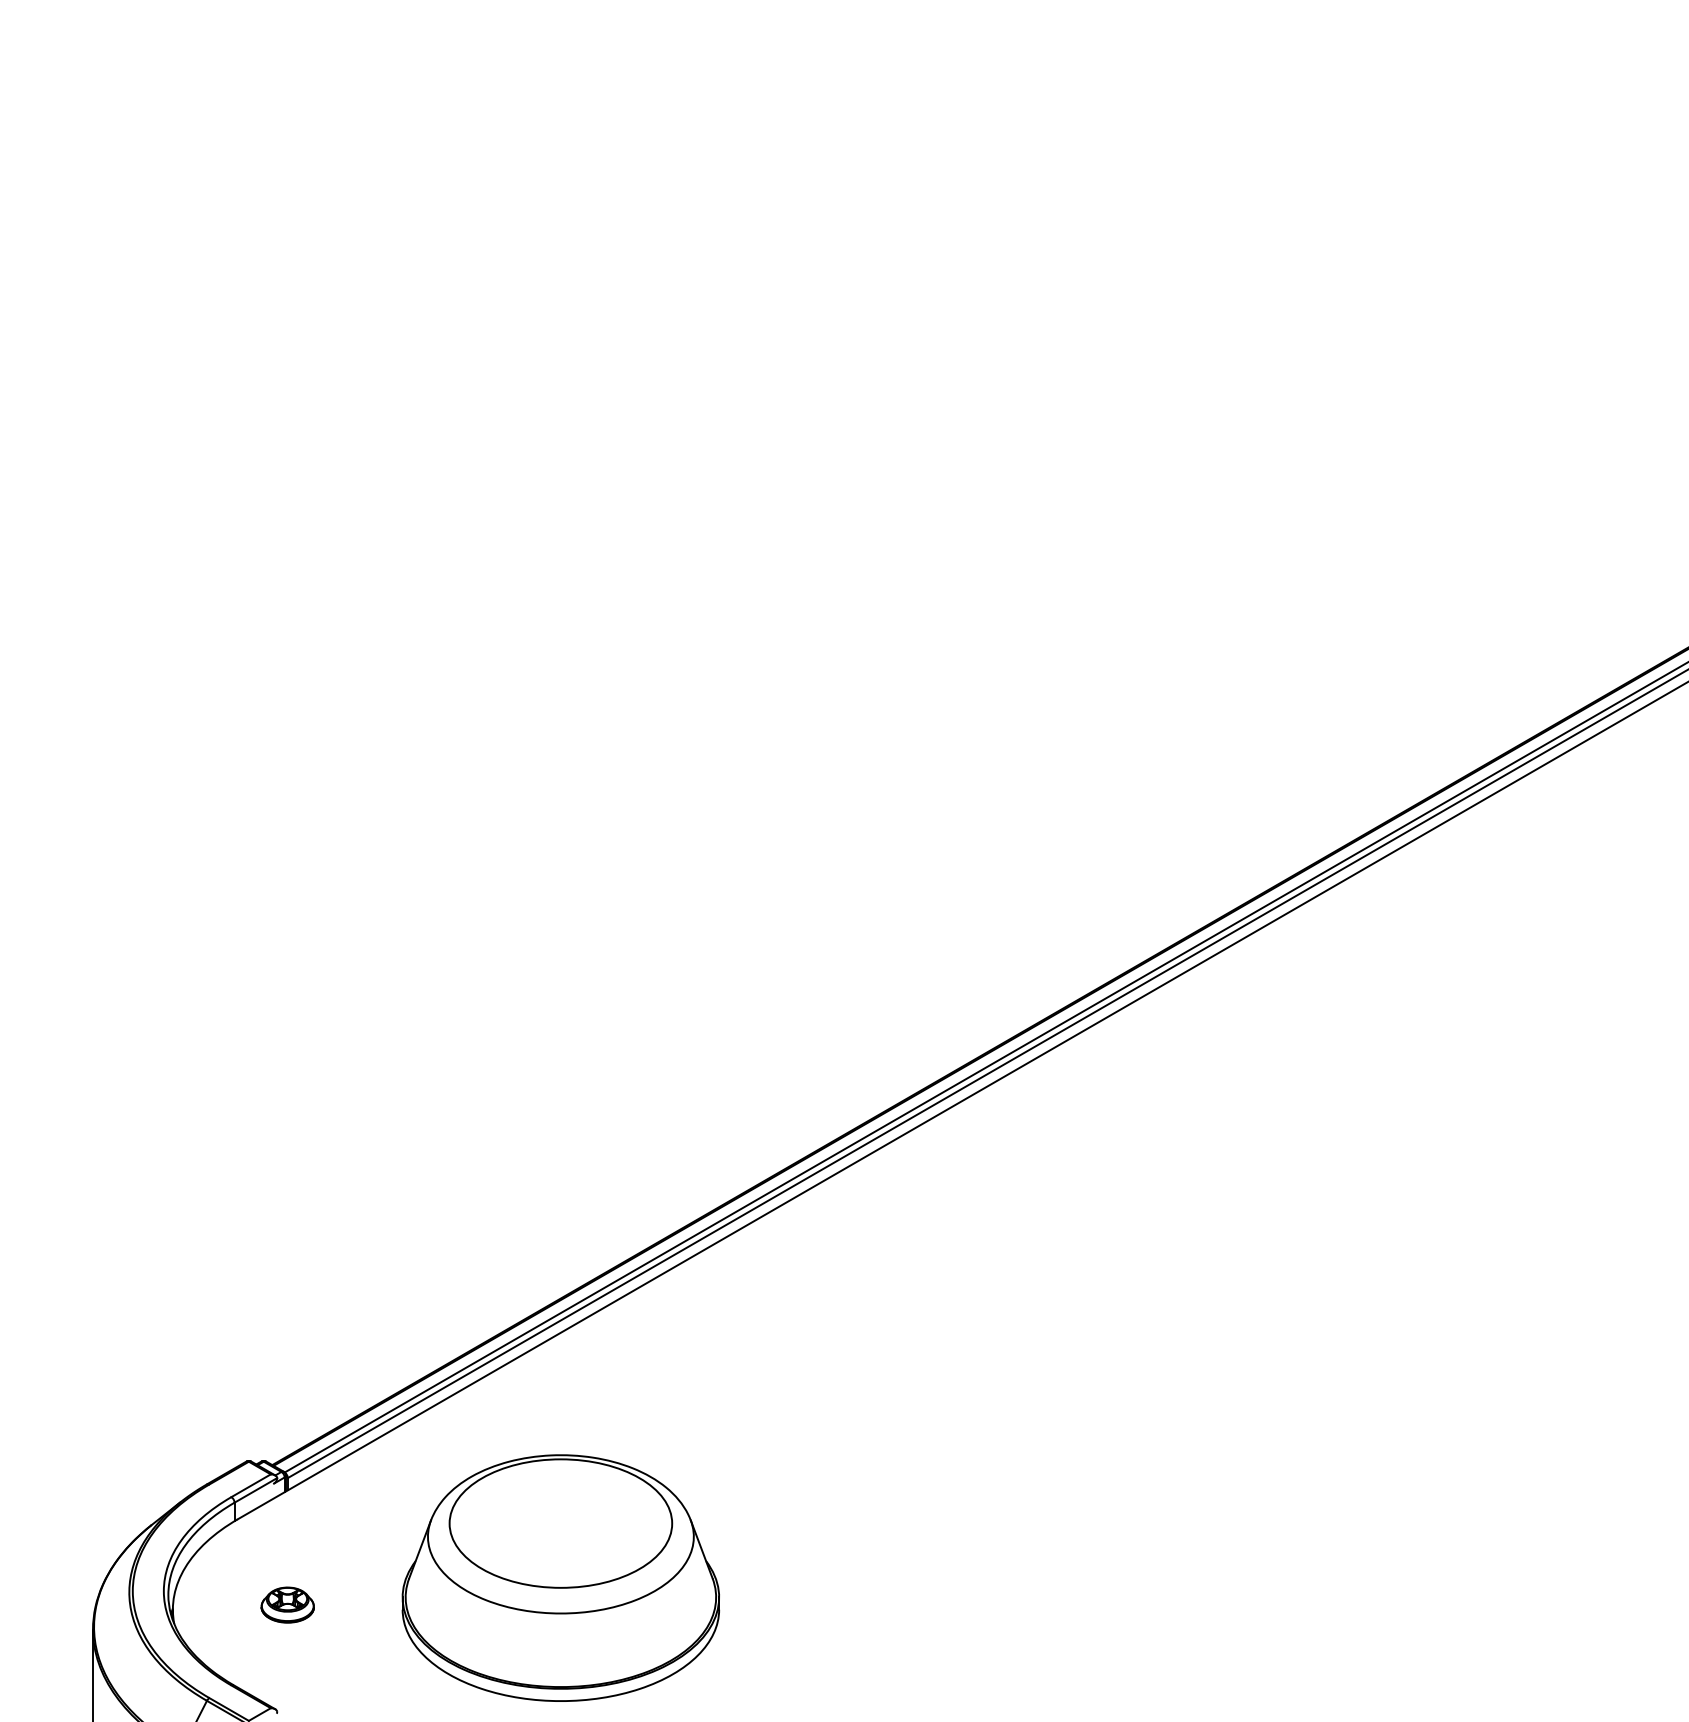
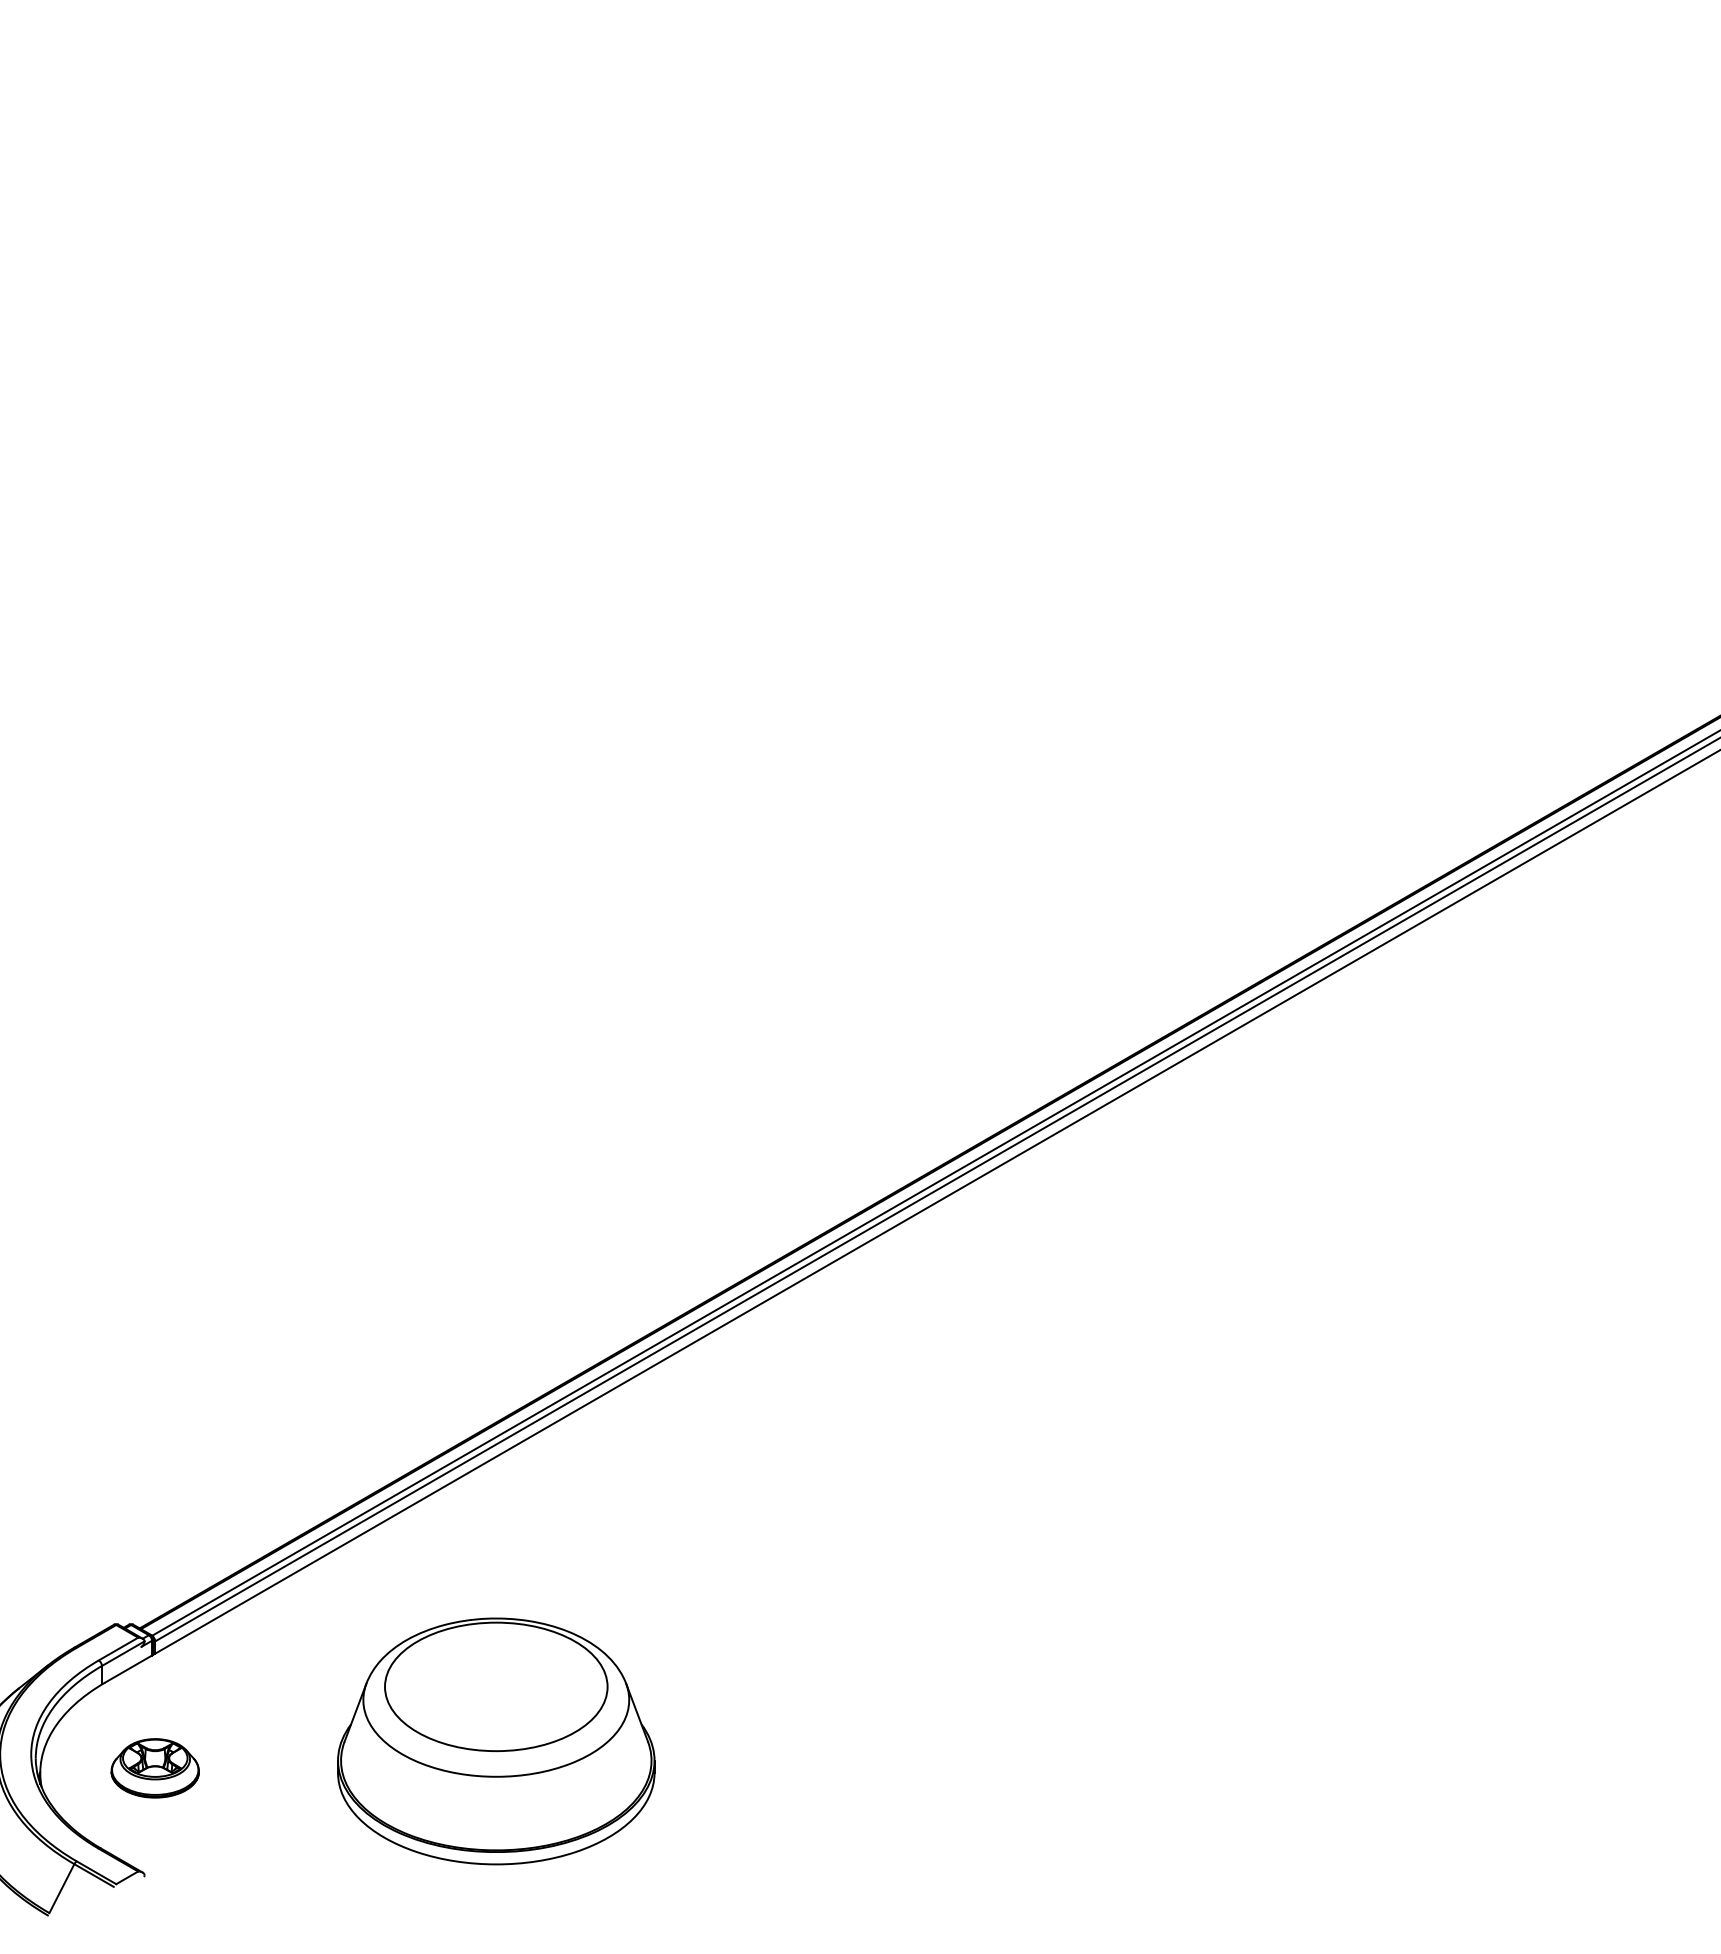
part: (561, 1578) -> (496, 1741), moved
part: (287, 1605) -> (154, 1768), size x1.67

